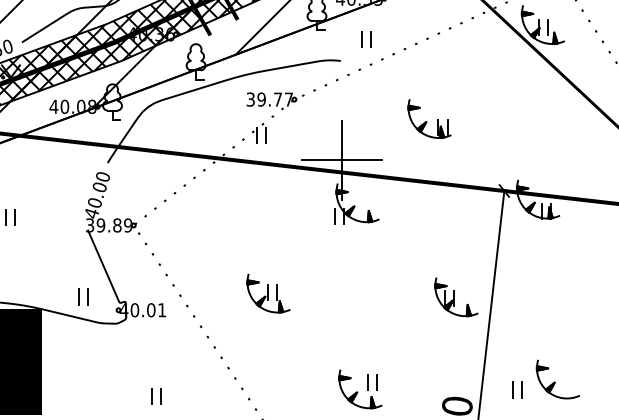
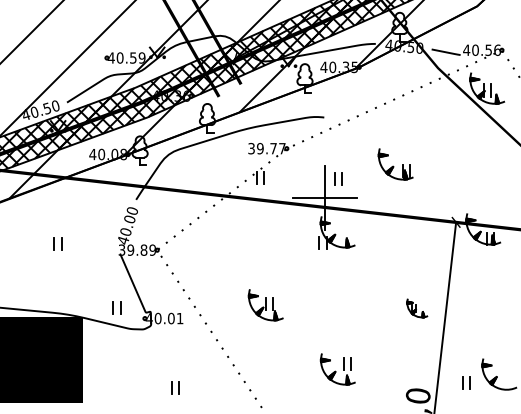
part: (365, 38) -> (338, 178), moved
part: (456, 297) -> (417, 308), size x0.6
part: (359, 389) -> (337, 369), moved

